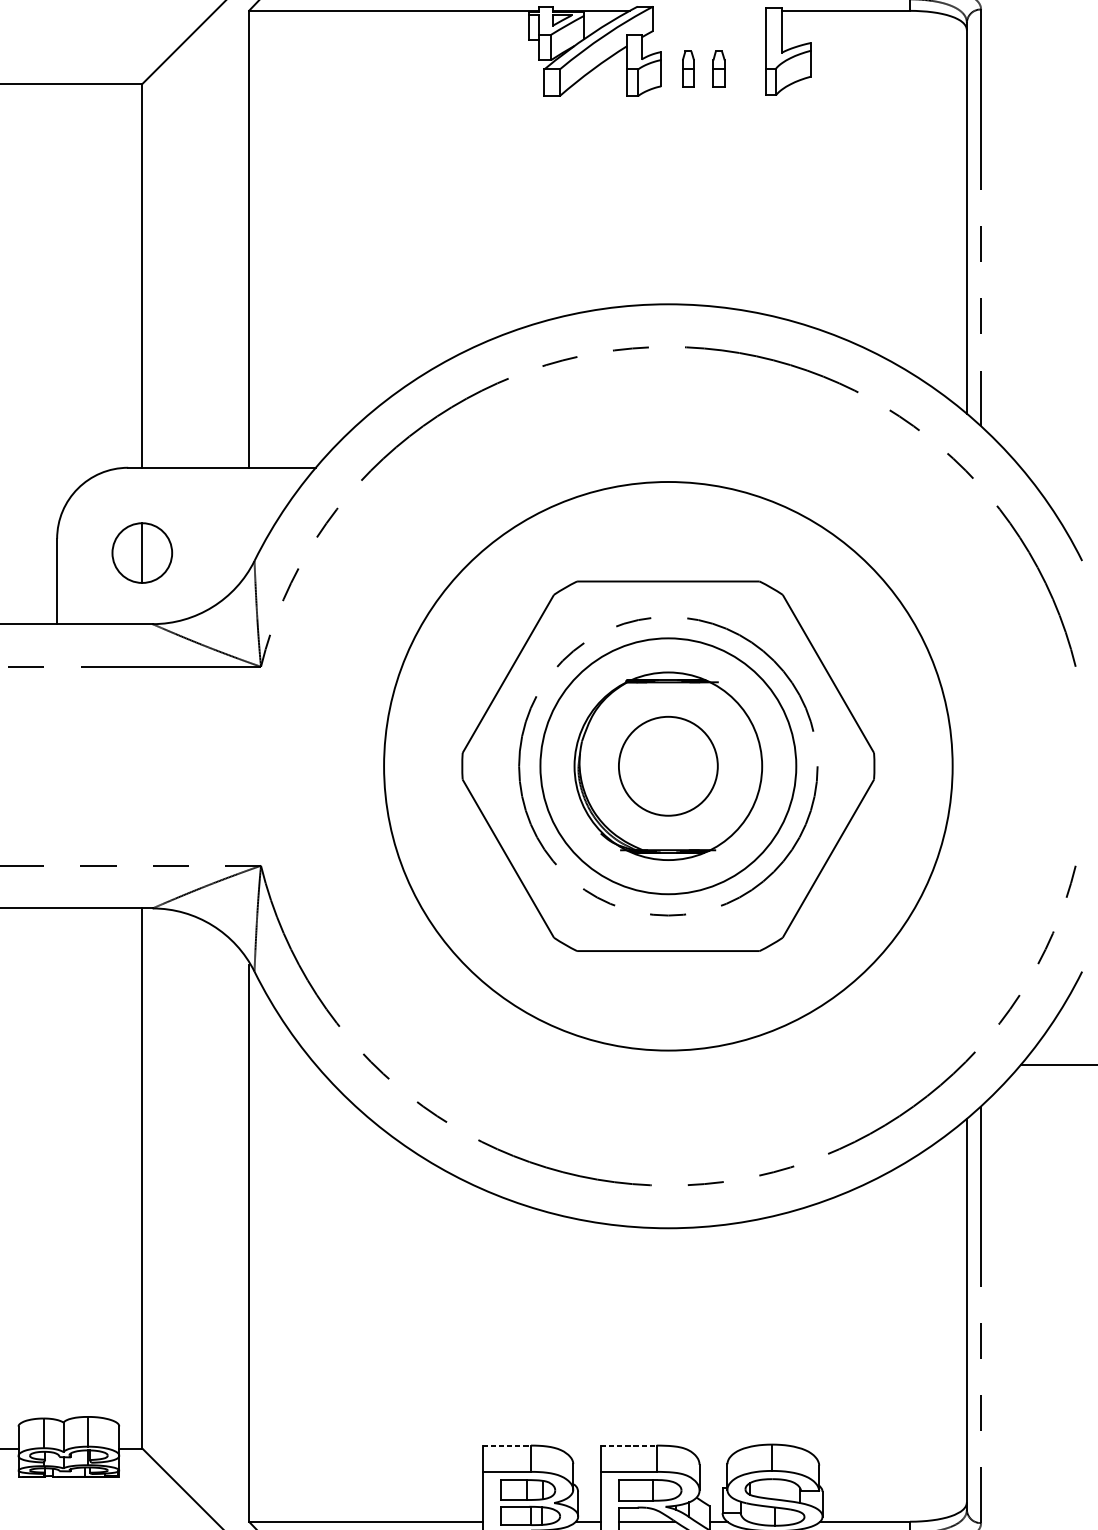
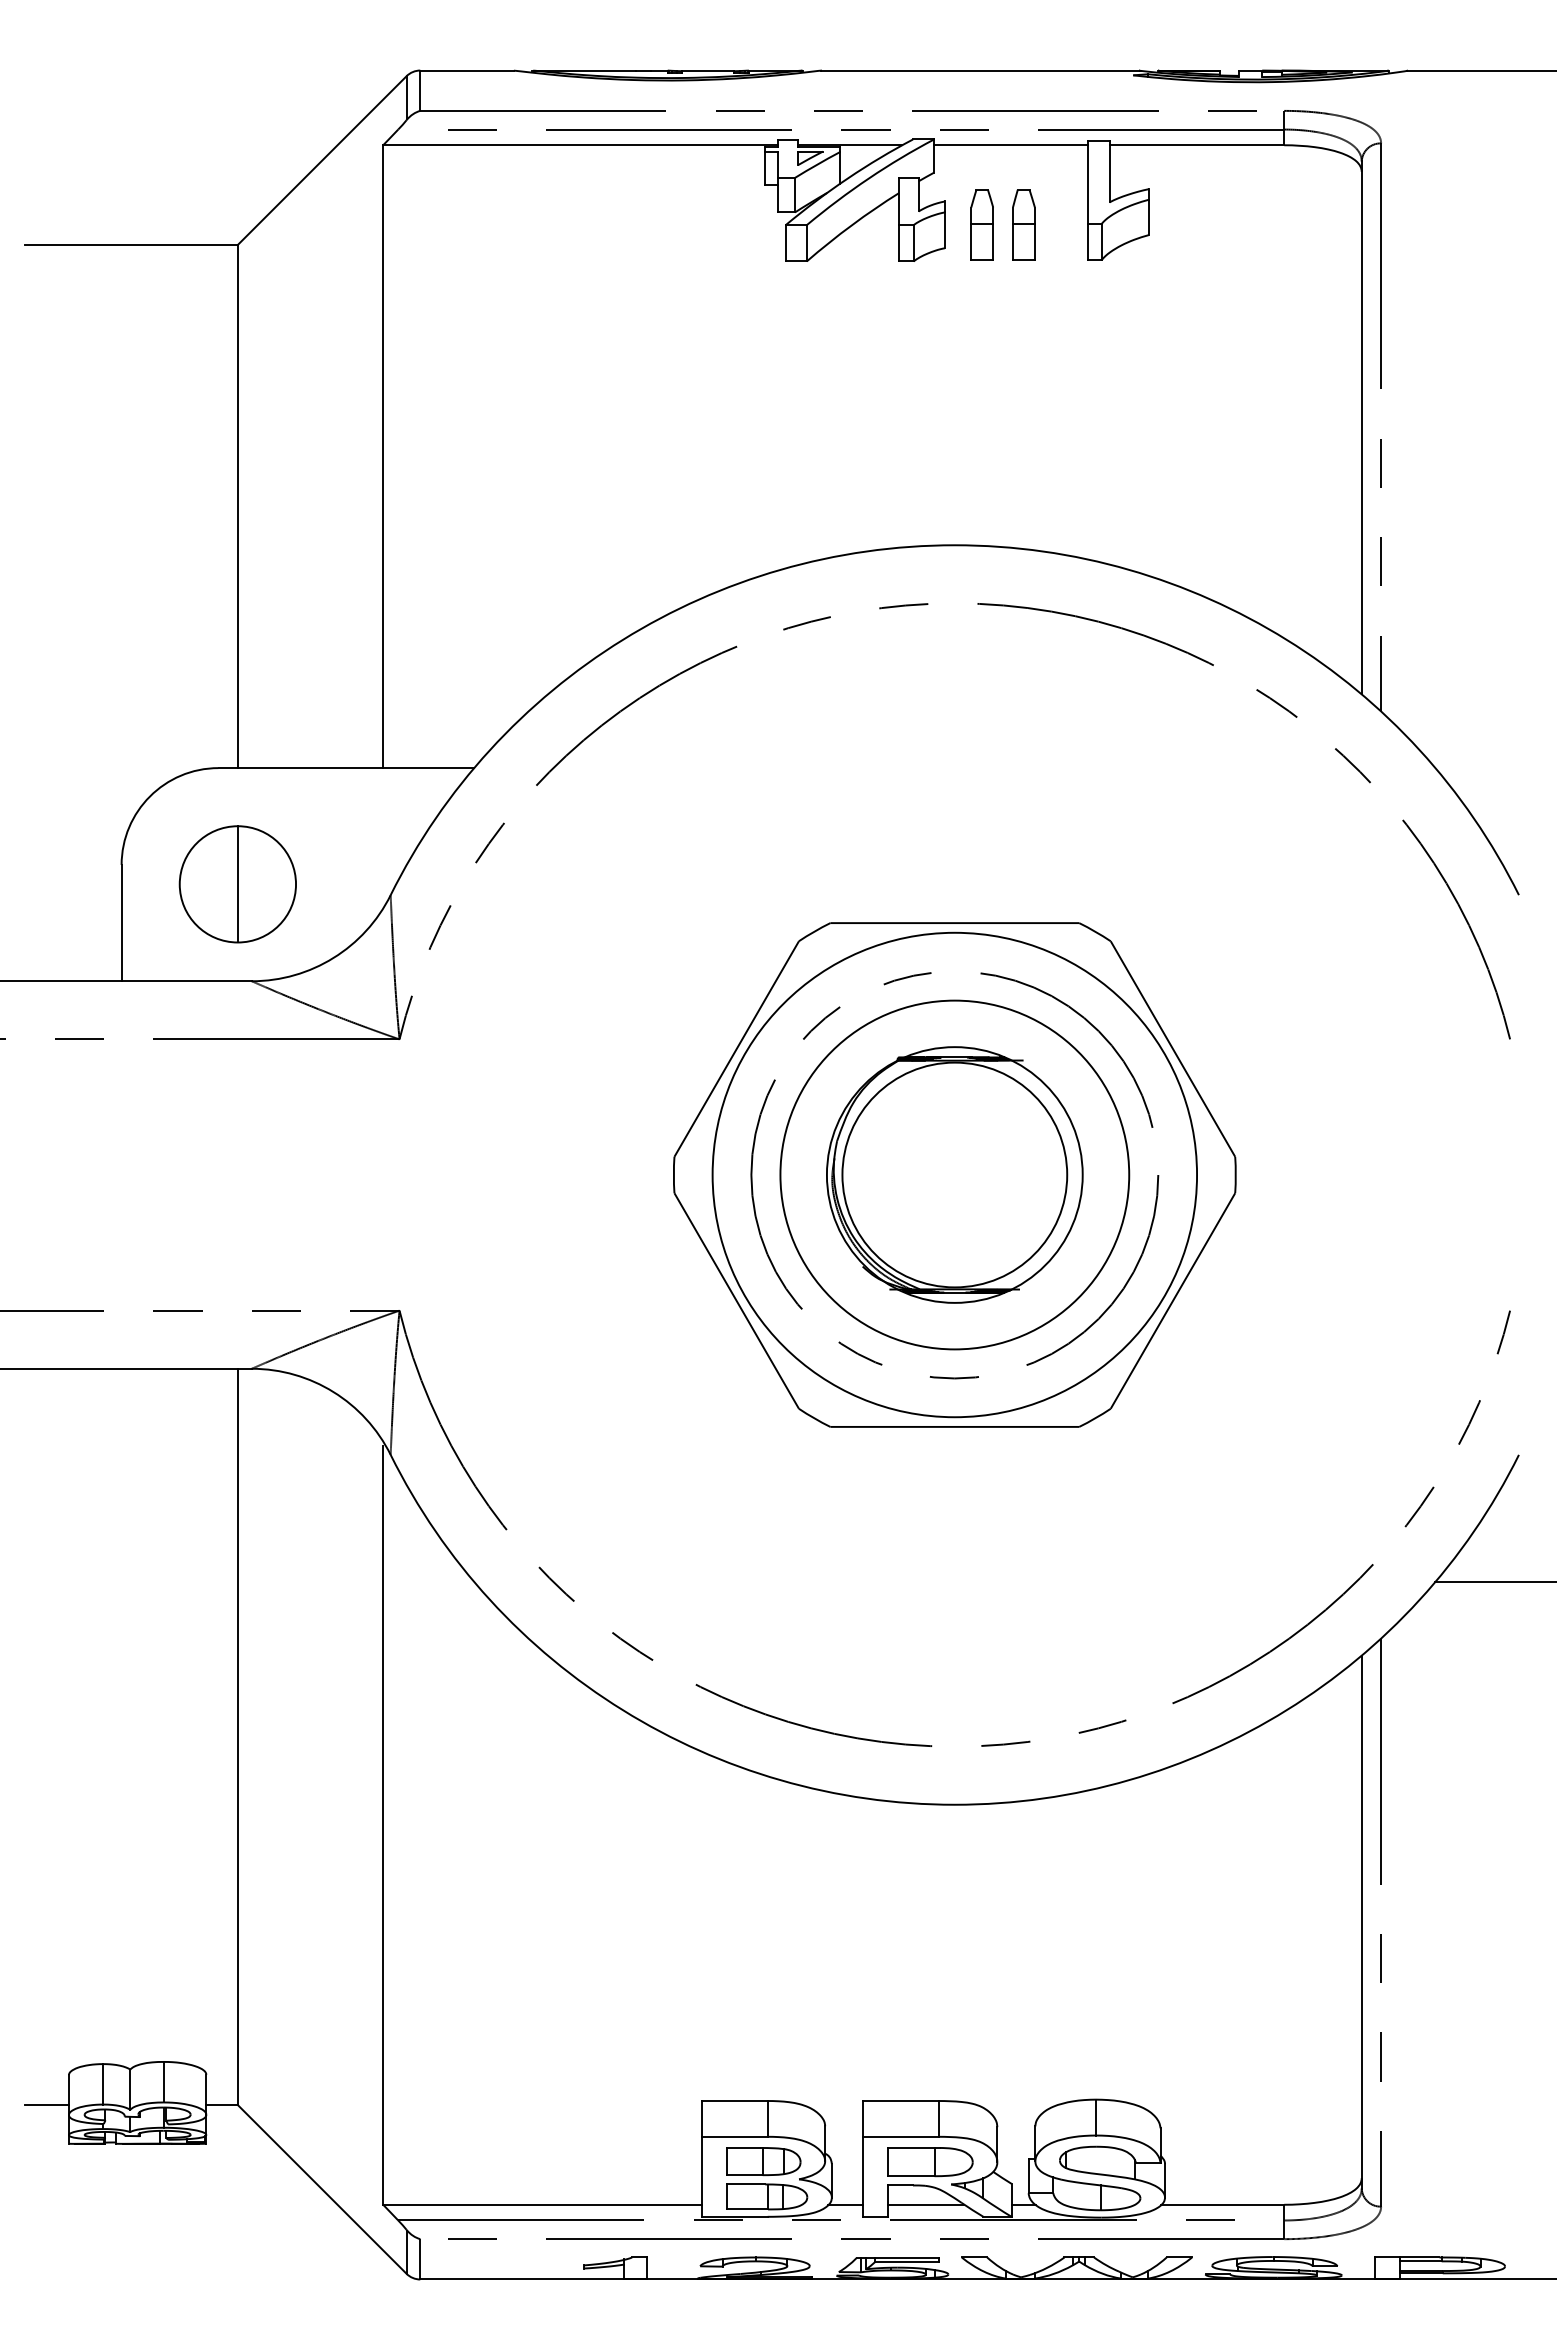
line: (709, 11) -> (1010, 145), added
part: (687, 68) -> (981, 224), size x1.43
part: (718, 68) -> (1023, 224), size x1.43
part: (142, 553) -> (237, 884), size x1.43
circle: (668, 765) -> (954, 1174), size x0.62
circle: (668, 765) -> (954, 1174), size x1.67
line: (506, 1445) -> (734, 2101), dashed -> solid
line: (629, 1445) -> (901, 2101), dashed -> solid

